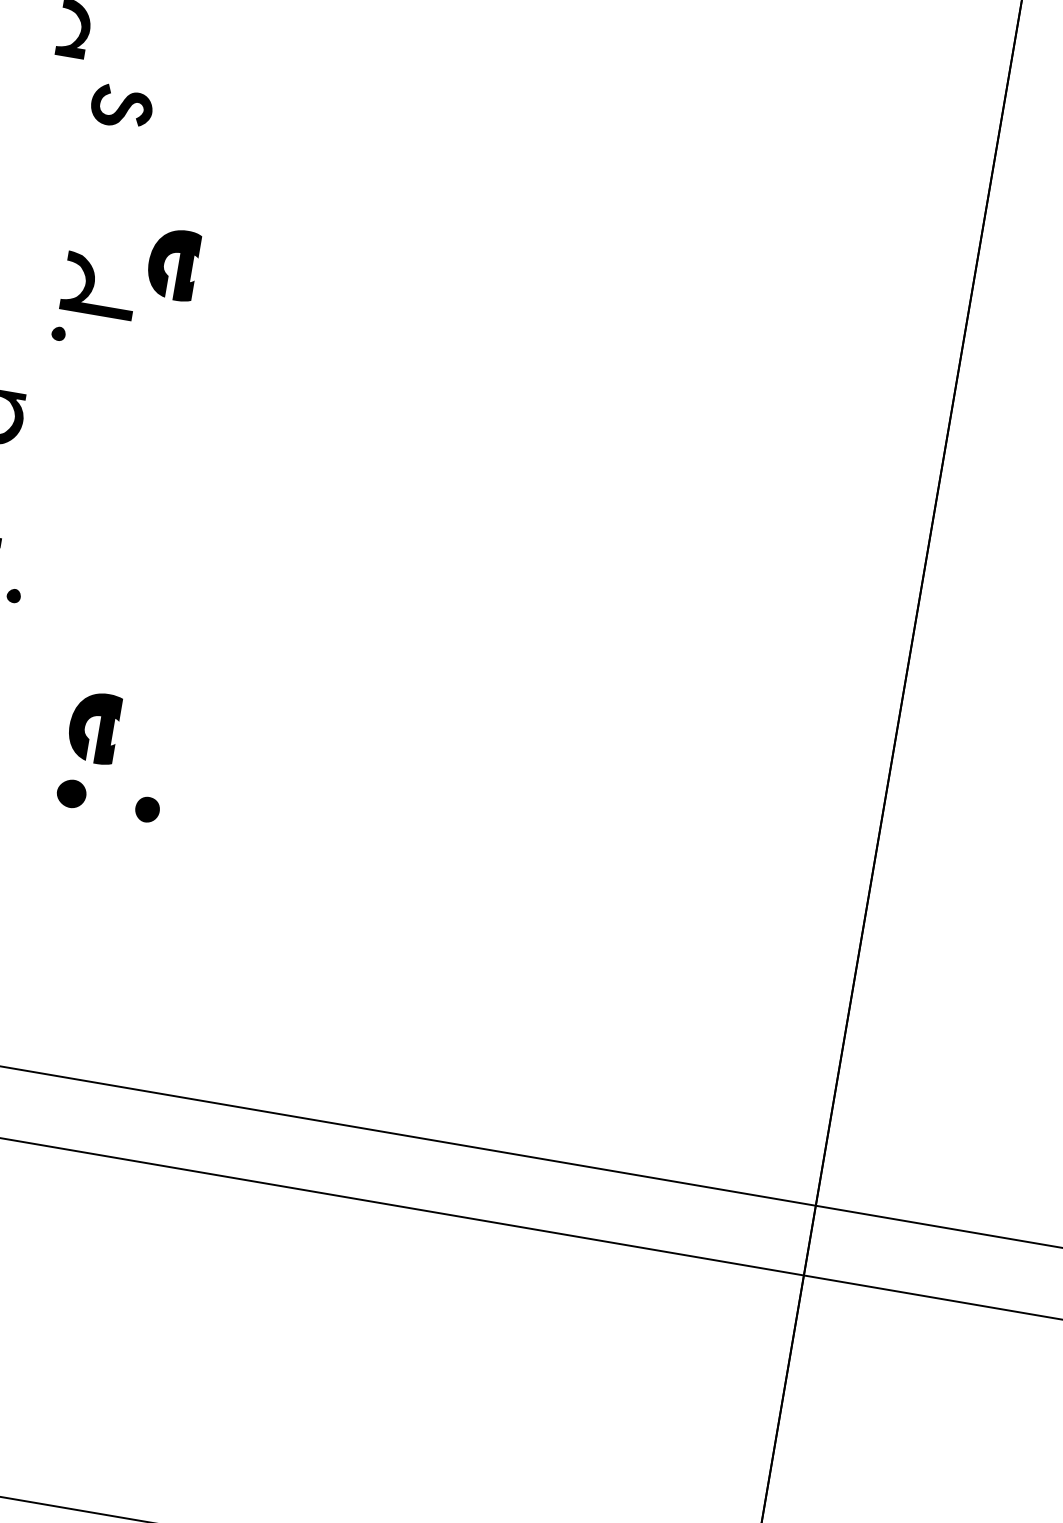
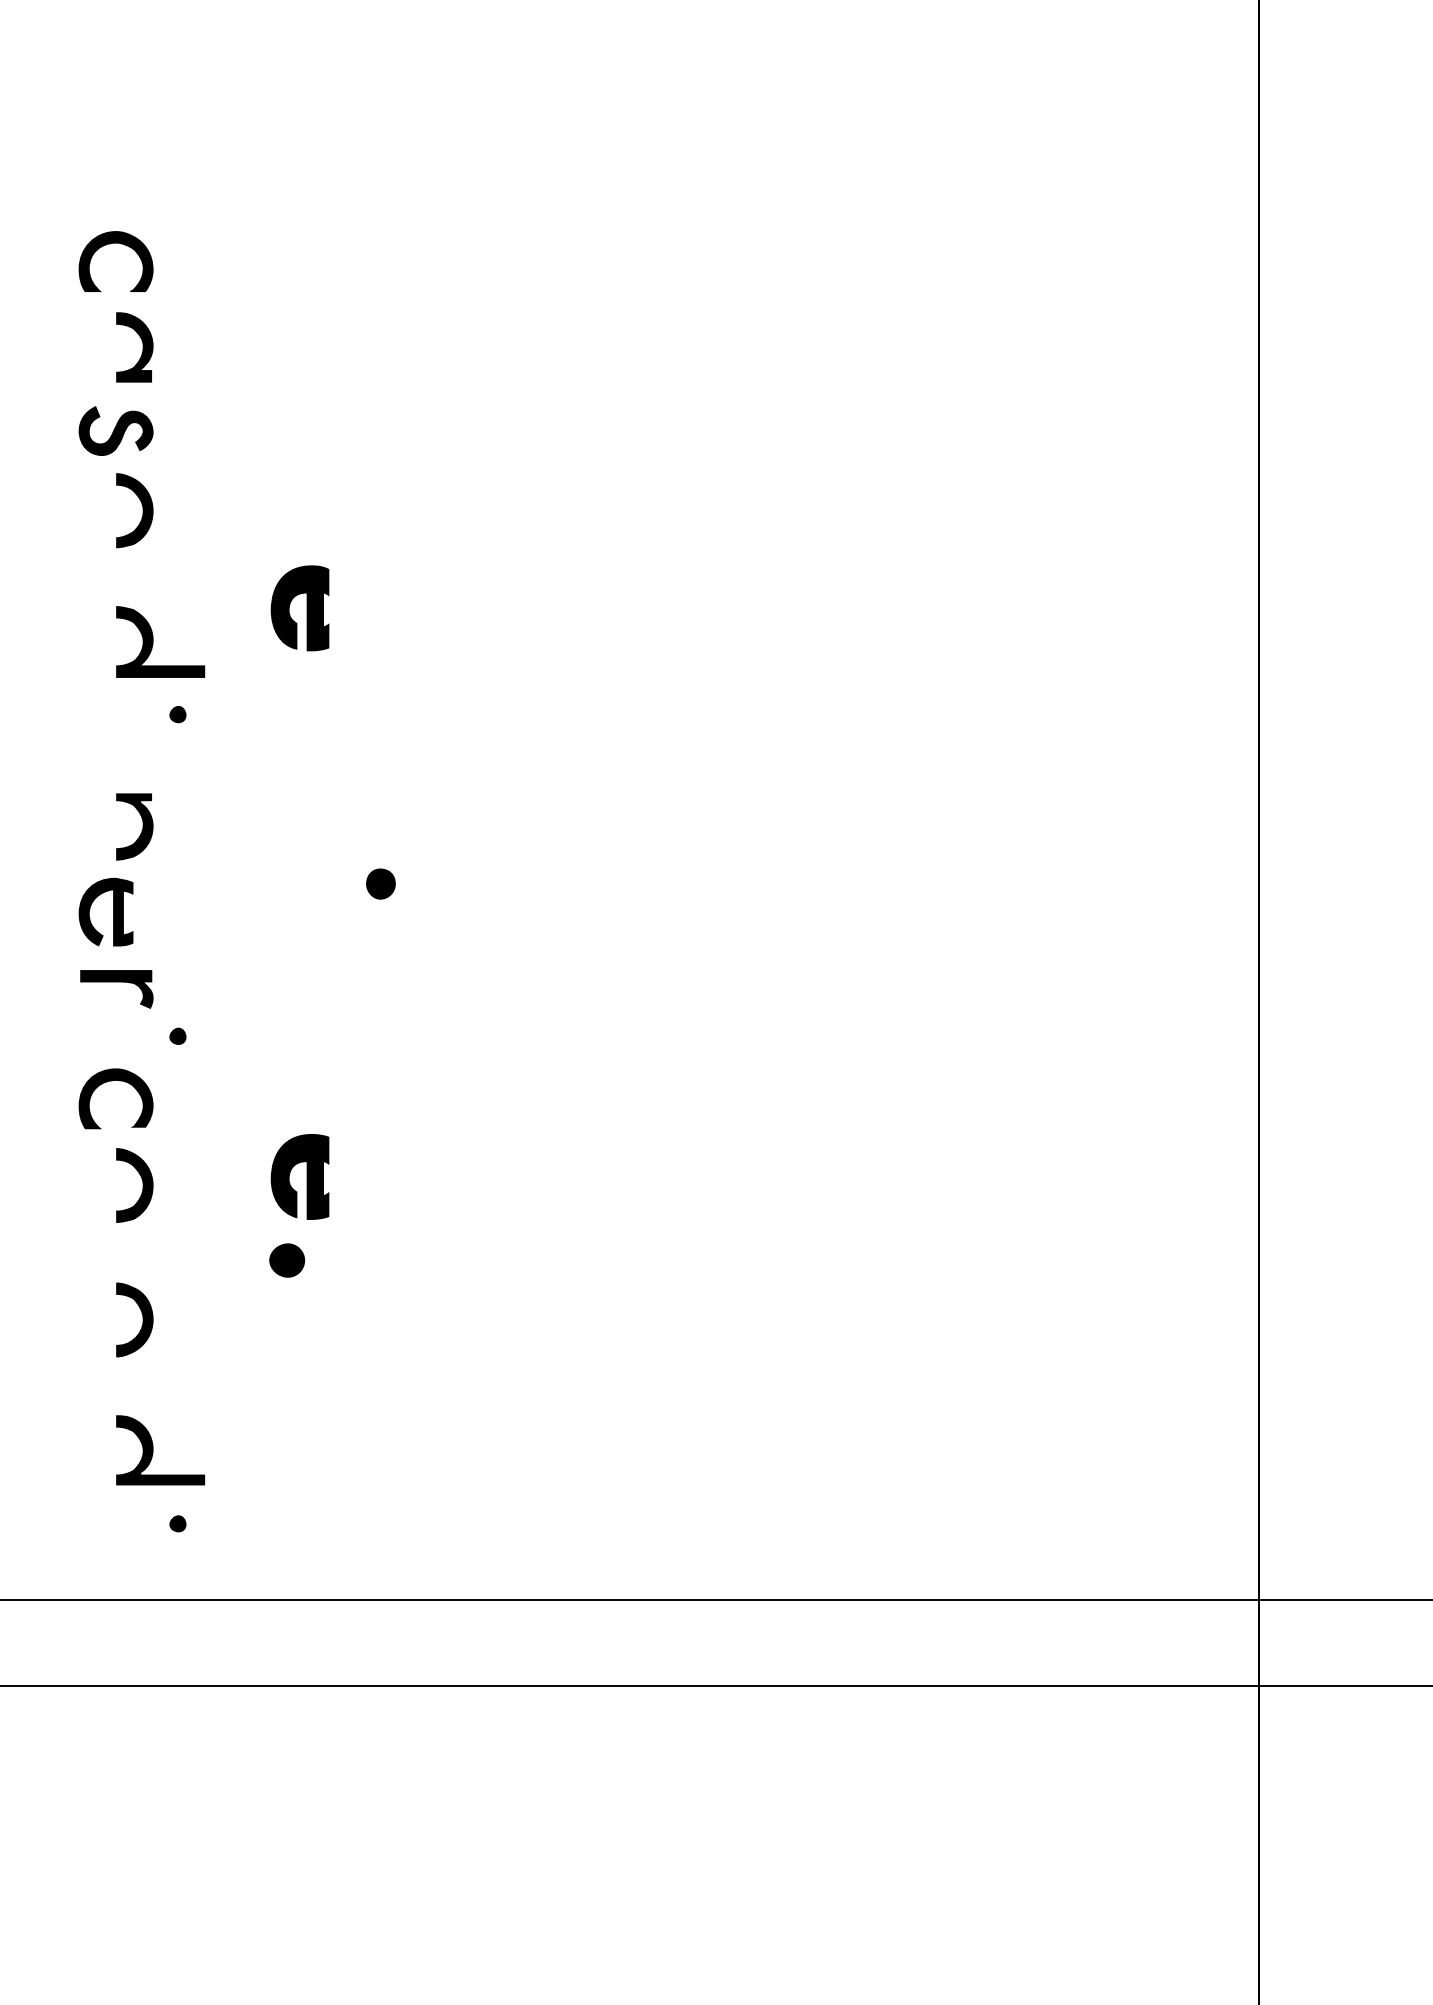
part: (121, 106) -> (115, 430), moved
part: (58, 162) -> (142, 510), added
part: (94, 284) -> (153, 641), moved
part: (147, 809) -> (380, 883), moved

